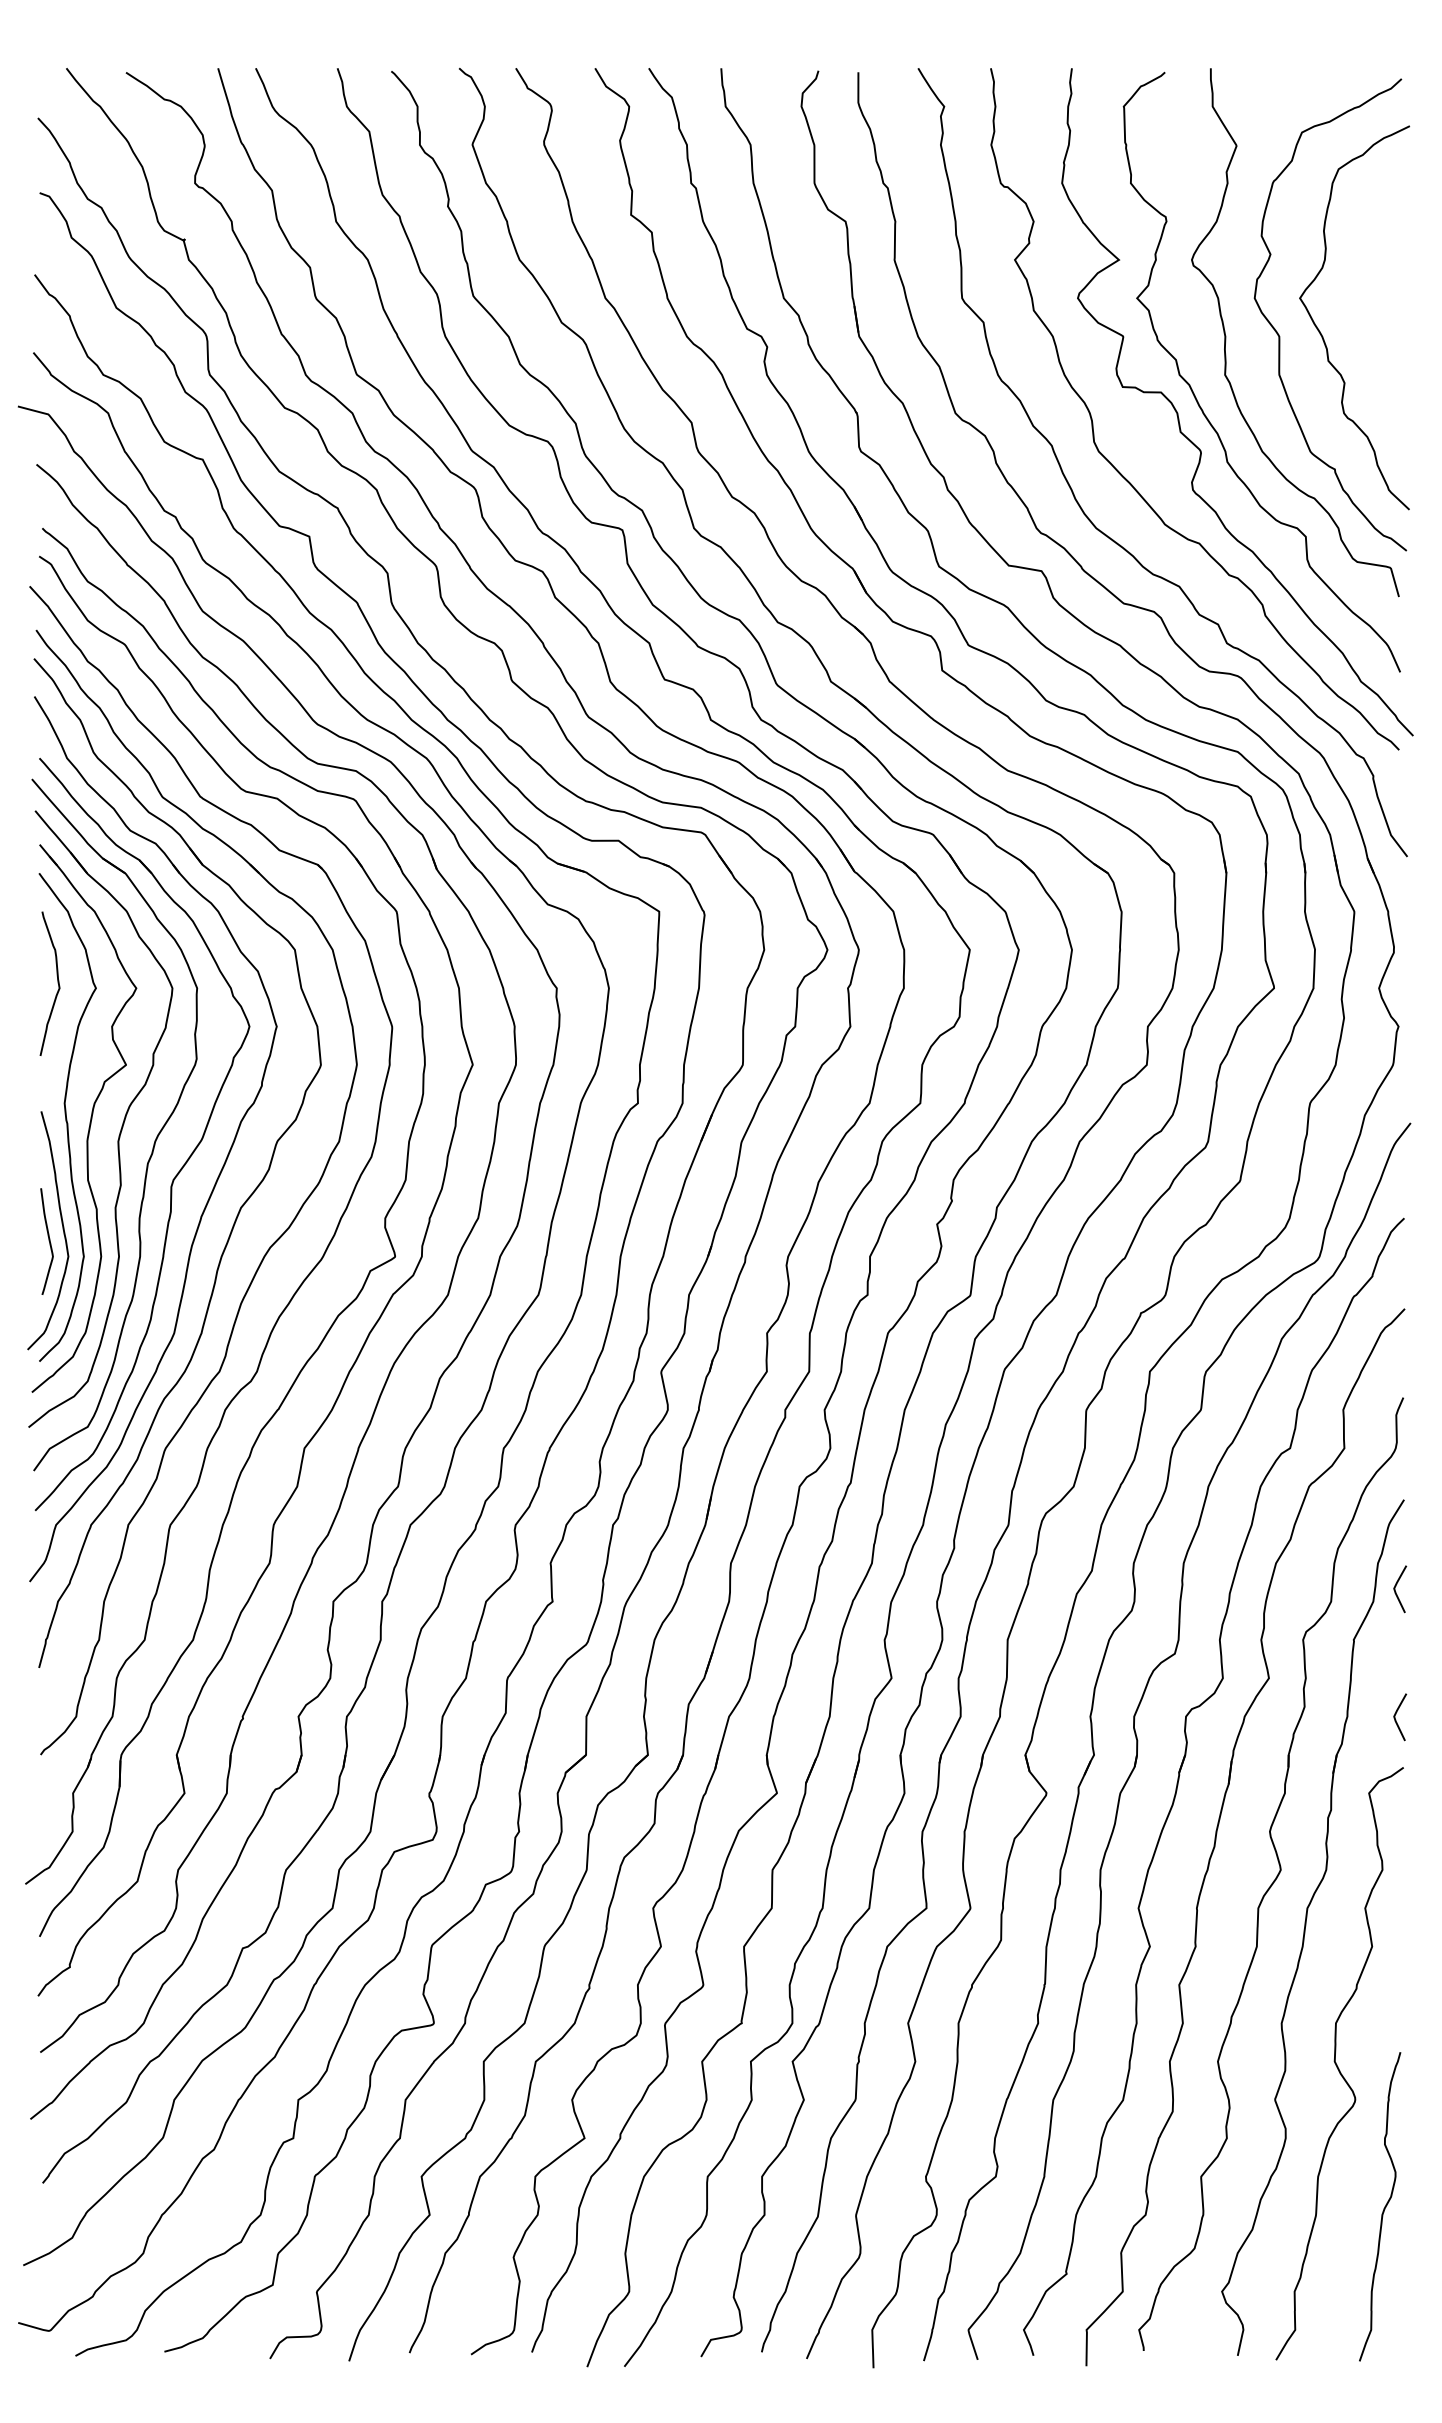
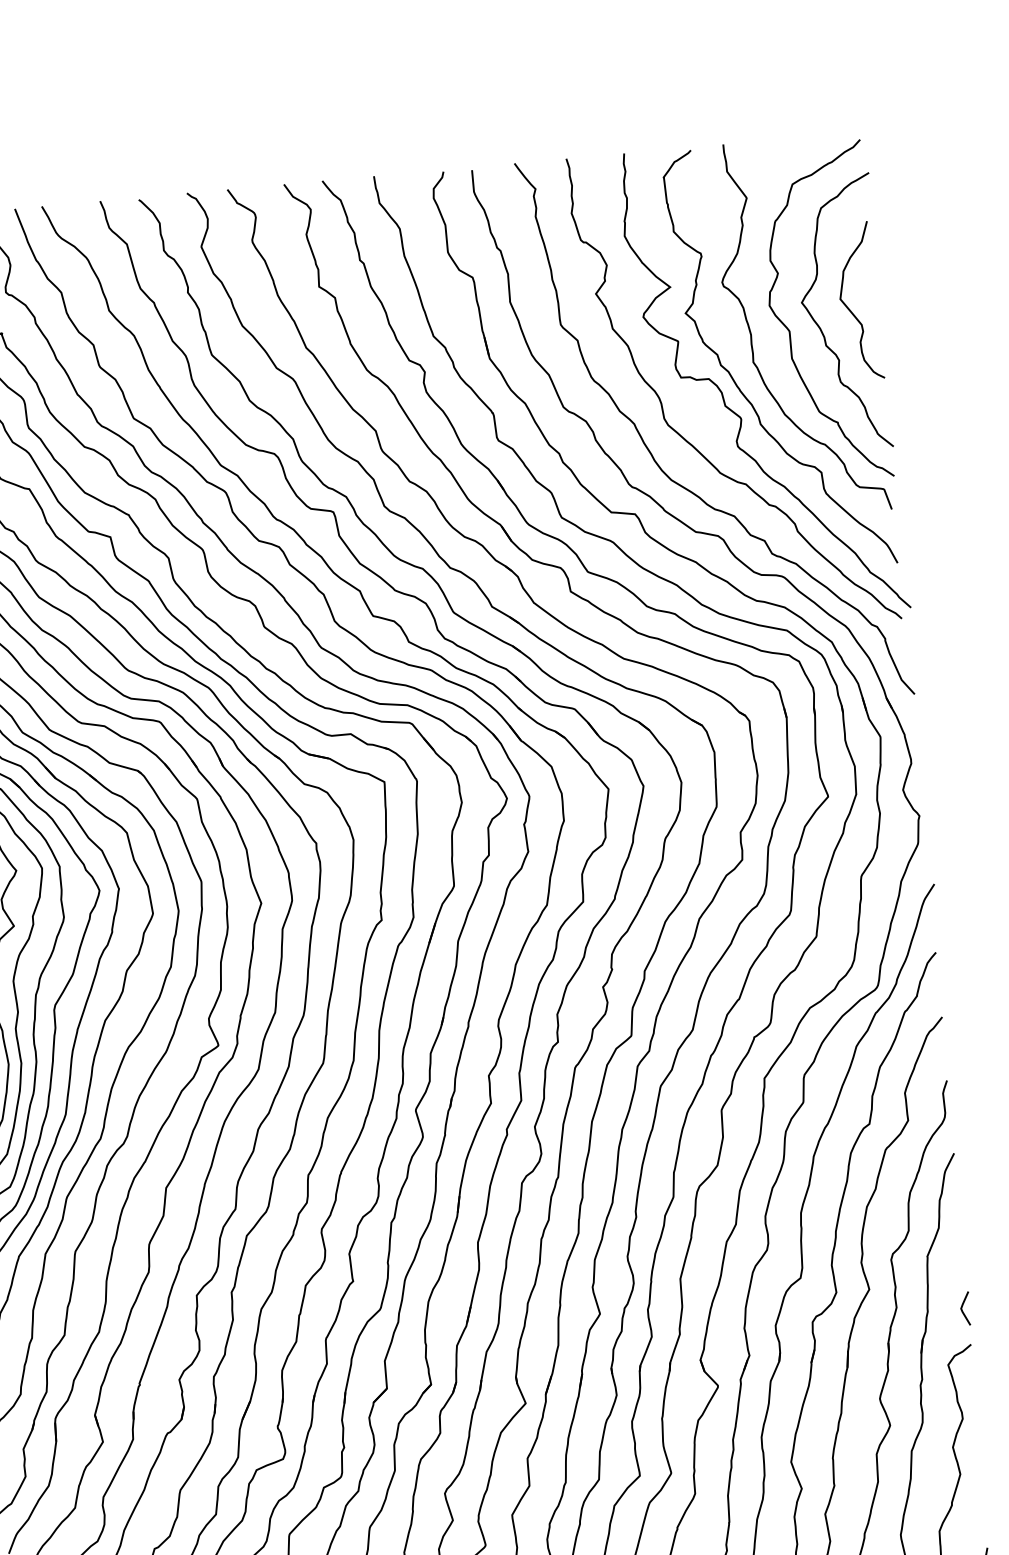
curve: (1365, 312) -> (849, 308), added
line: (1396, 1591) -> (954, 1219), removed

